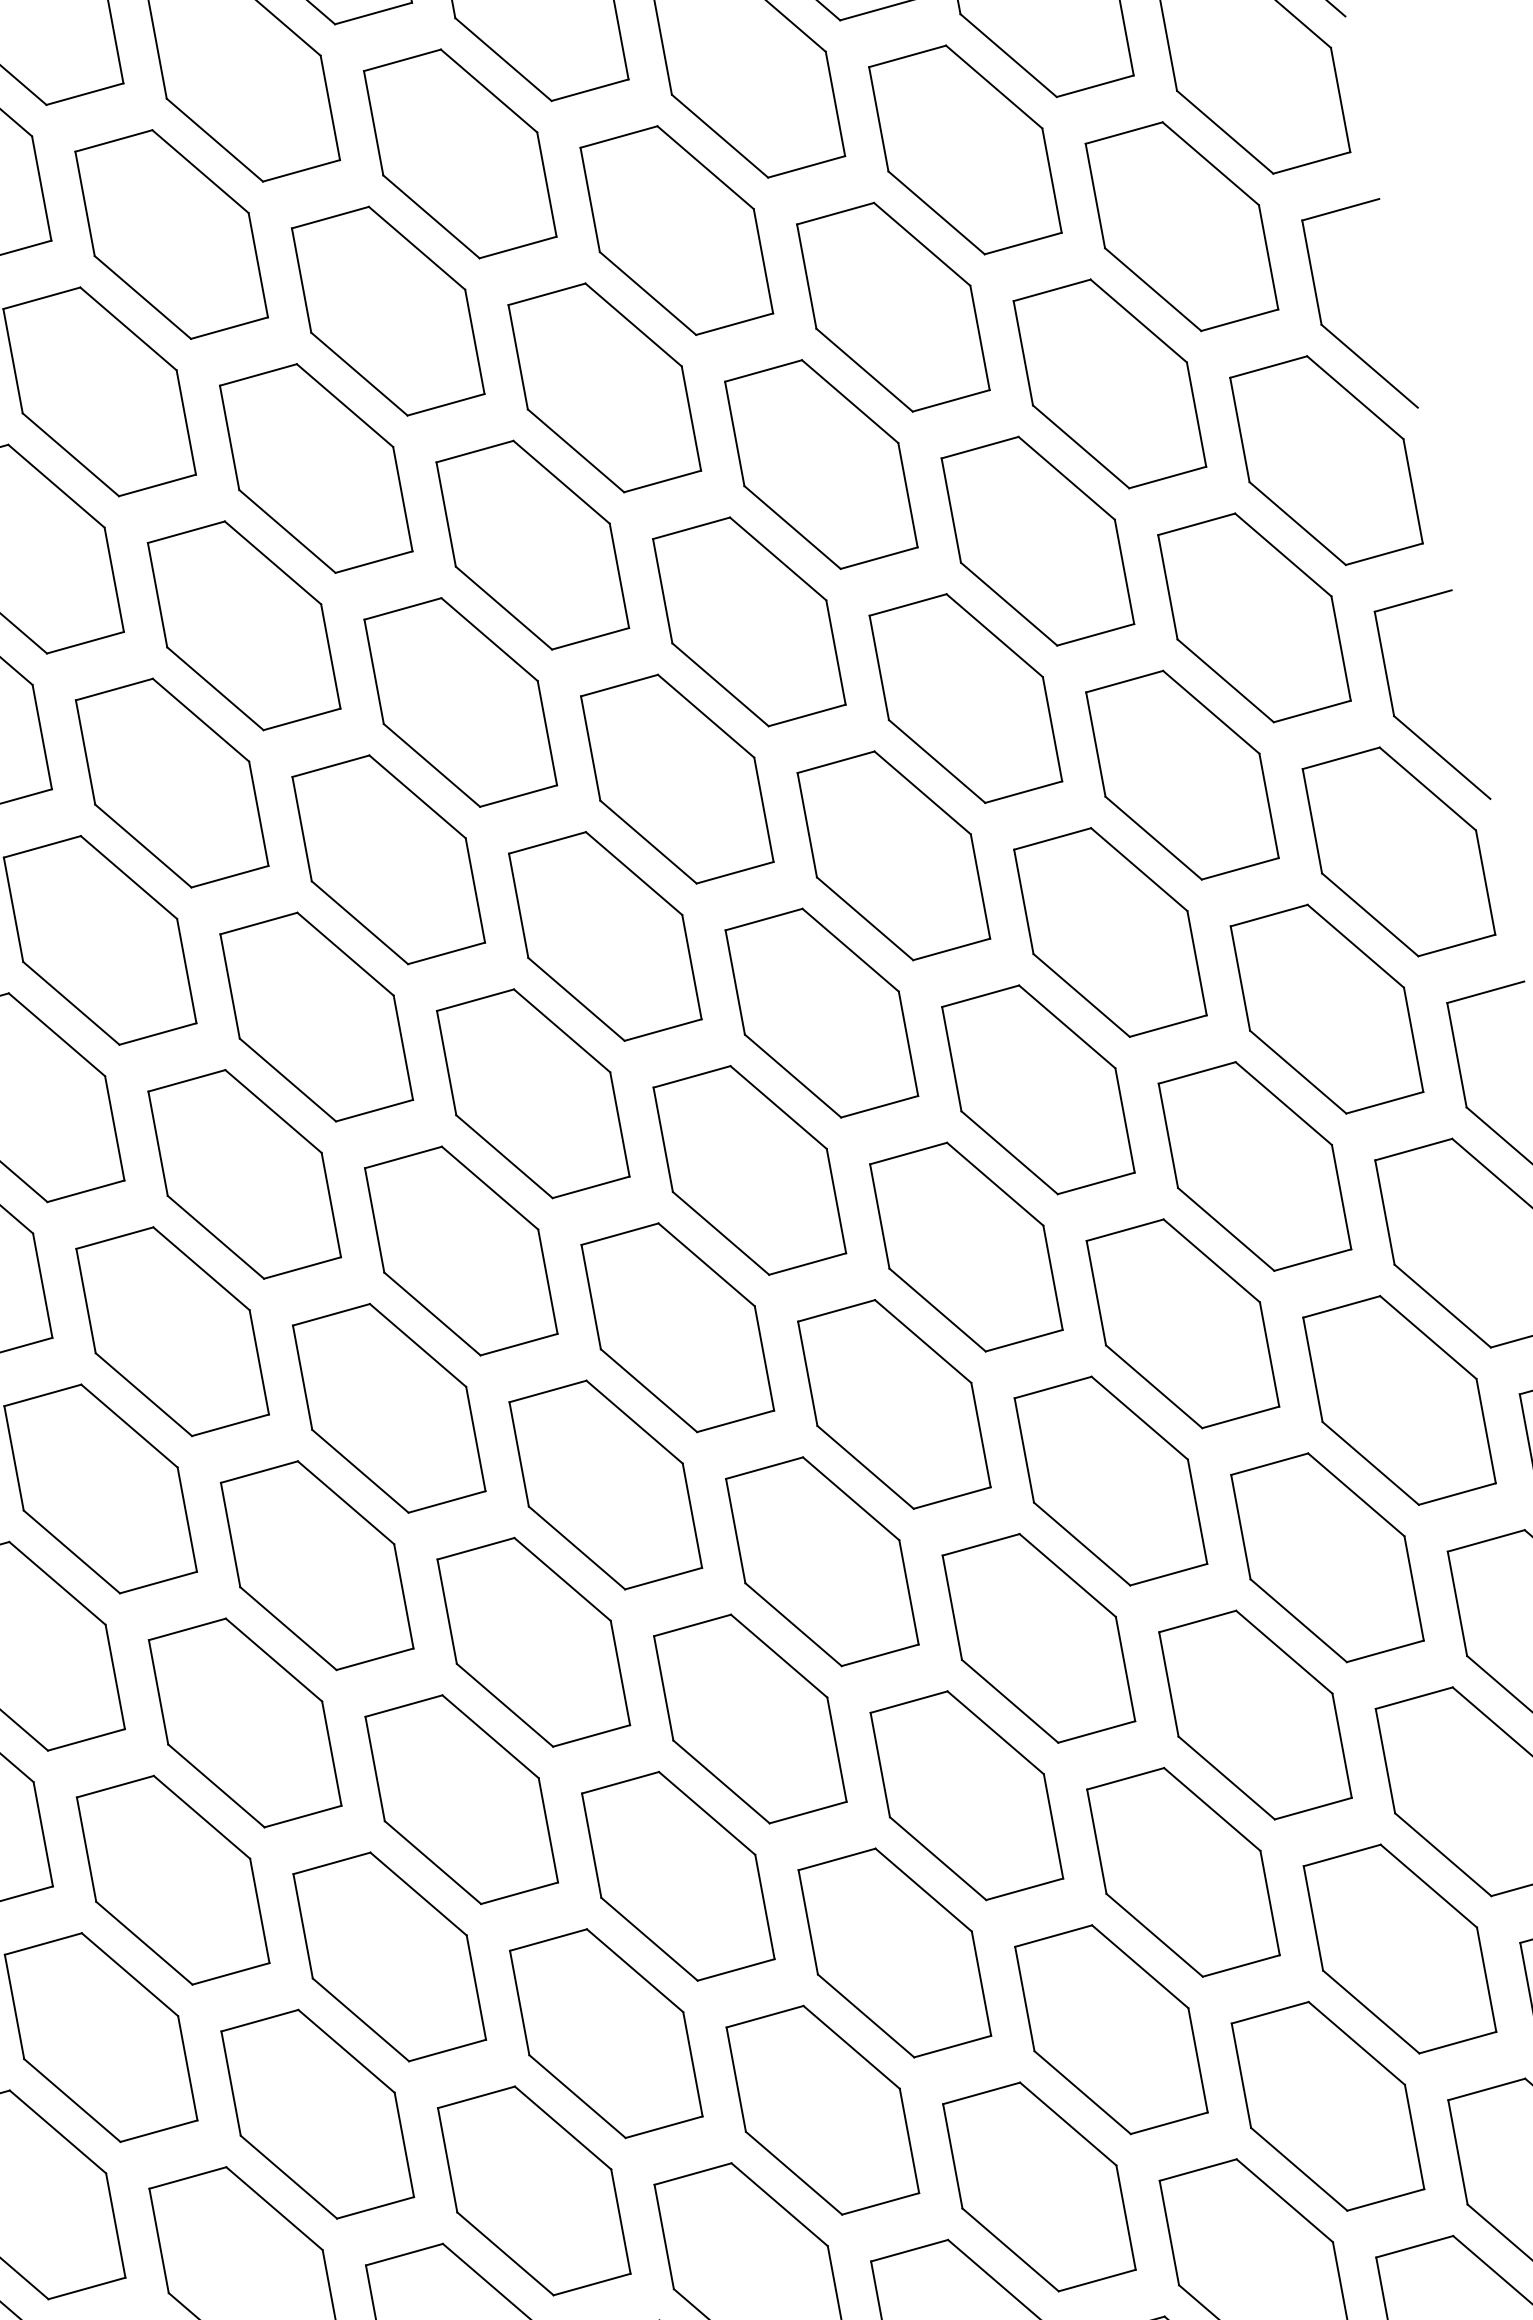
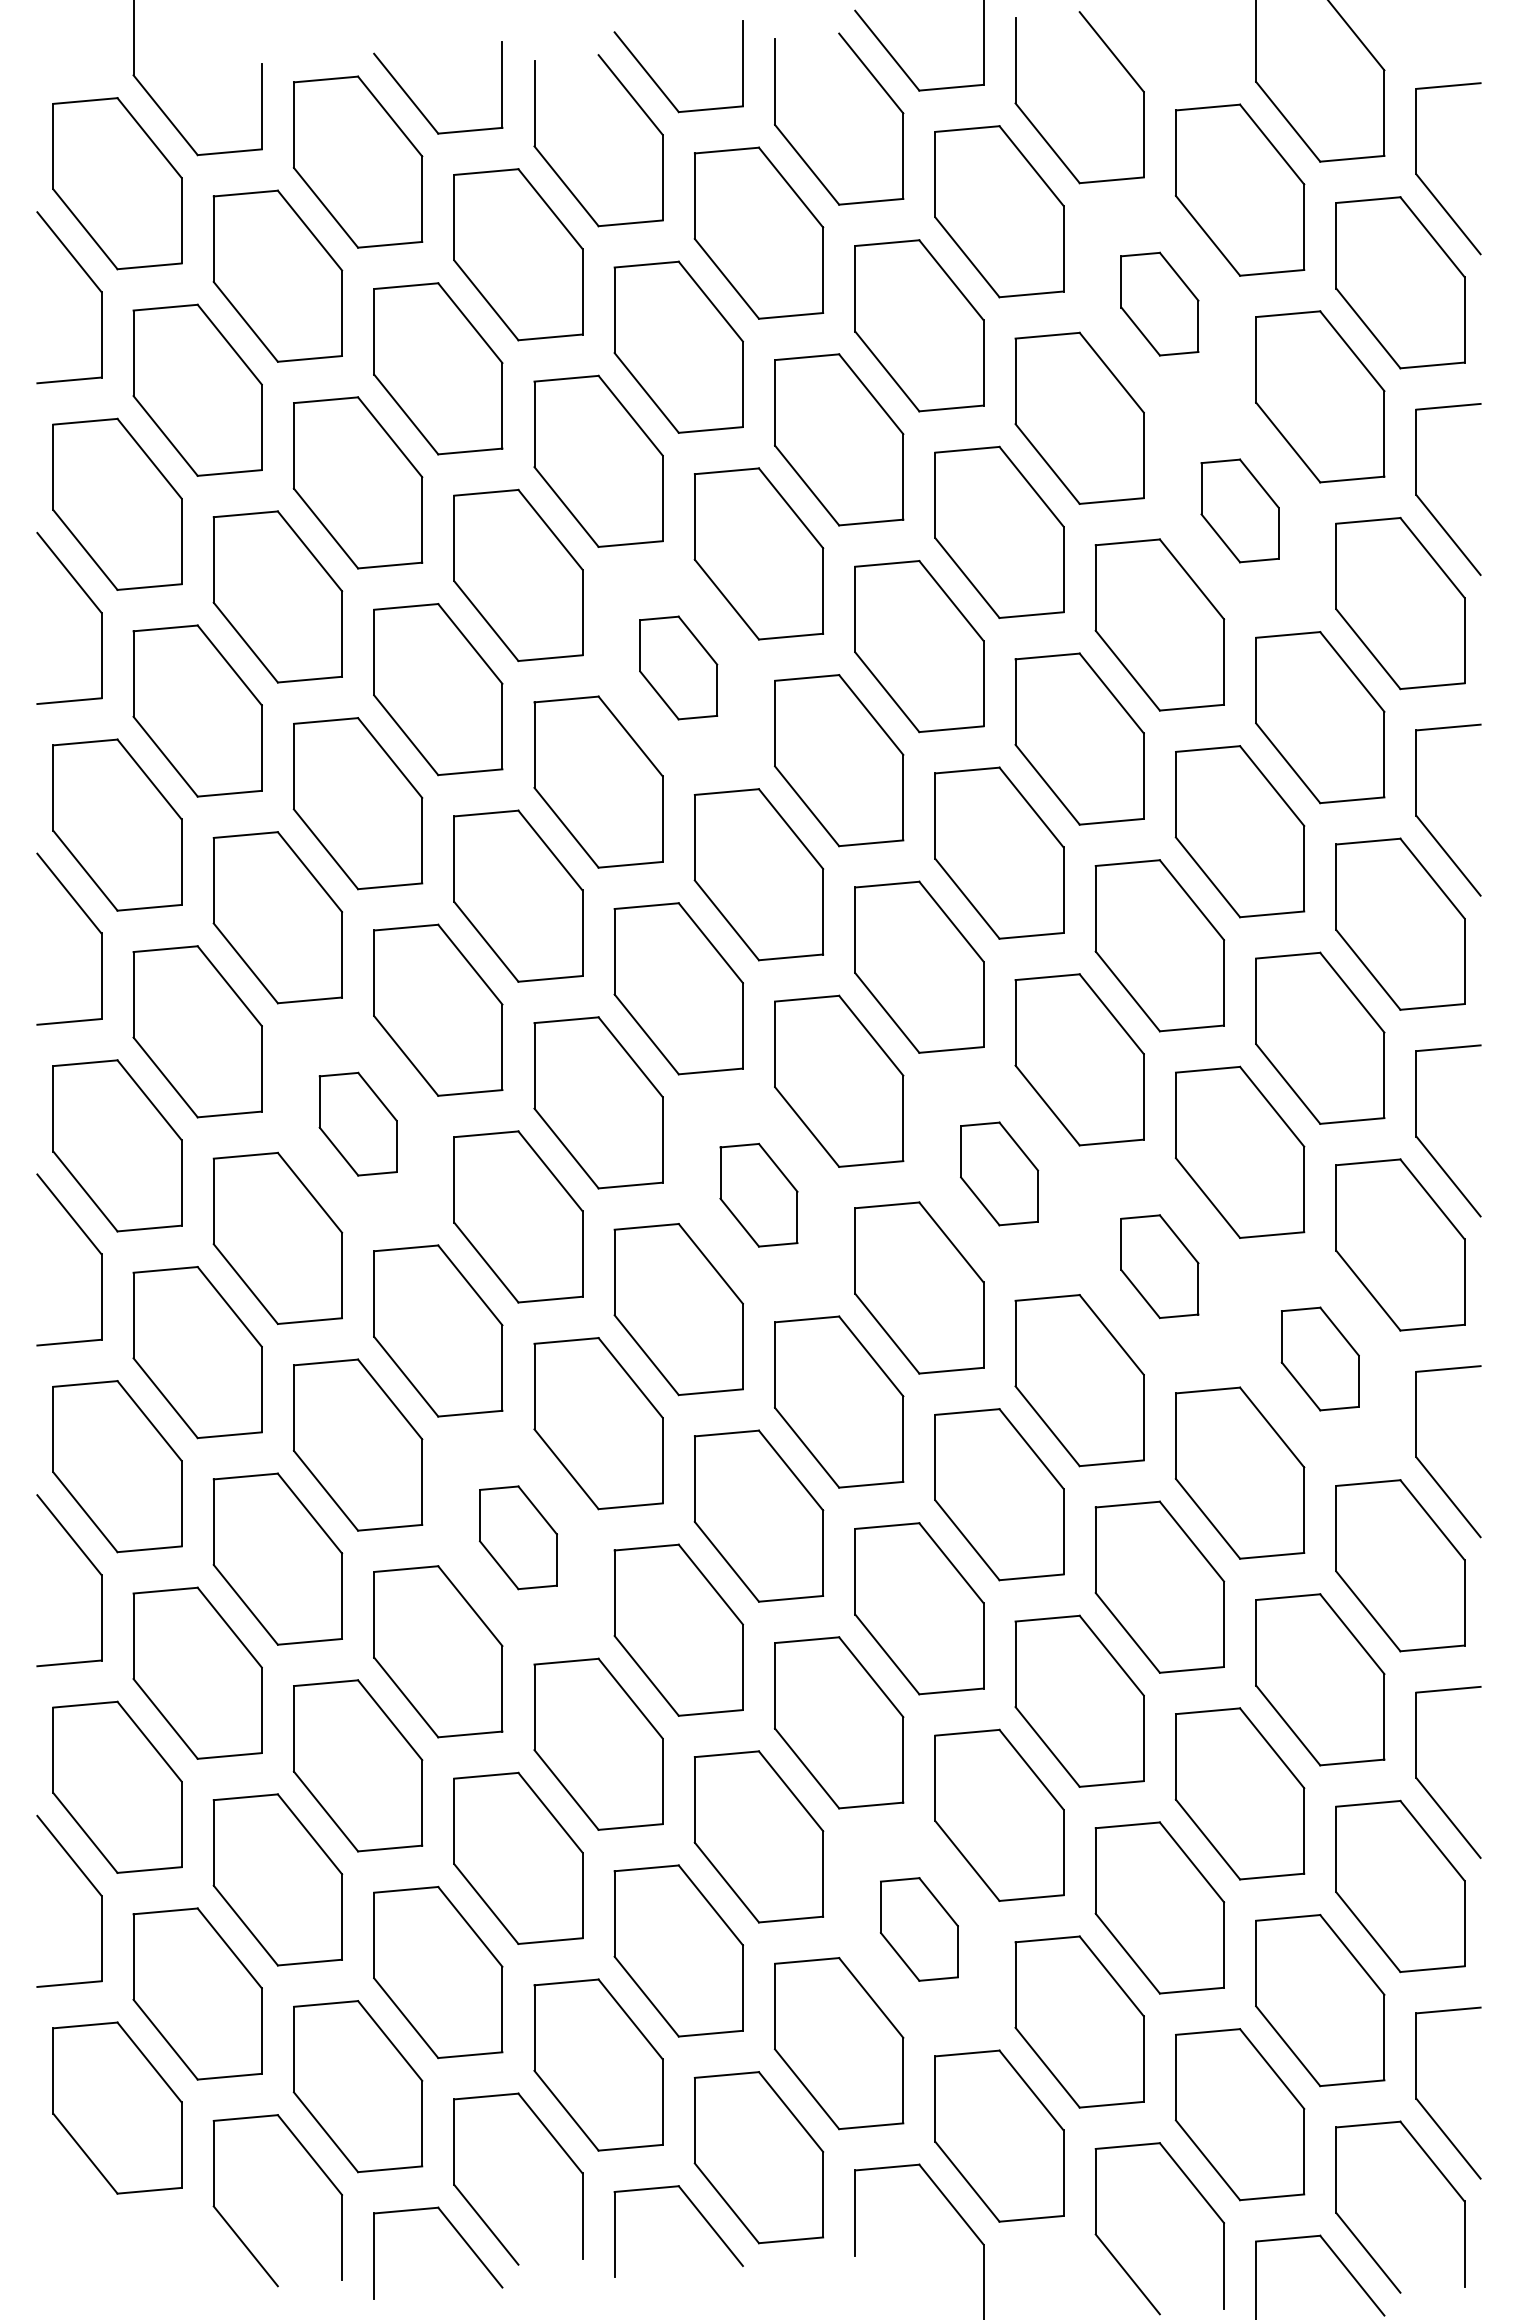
part: (964, 149) -> (1159, 303), size x0.6
part: (1109, 383) -> (1239, 510), size x0.6
part: (460, 701) -> (678, 667), size x0.6
part: (966, 1246) -> (999, 1173), size x0.6
part: (1182, 1323) -> (1159, 1266), size x0.6
part: (677, 1326) -> (758, 1194), size x0.6
part: (172, 1330) -> (358, 1123), size x0.6
part: (1399, 1399) -> (1320, 1358), size x0.6
part: (461, 1799) -> (518, 1537), size x0.6
part: (1039, 2186) -> (919, 1929), size x0.6

